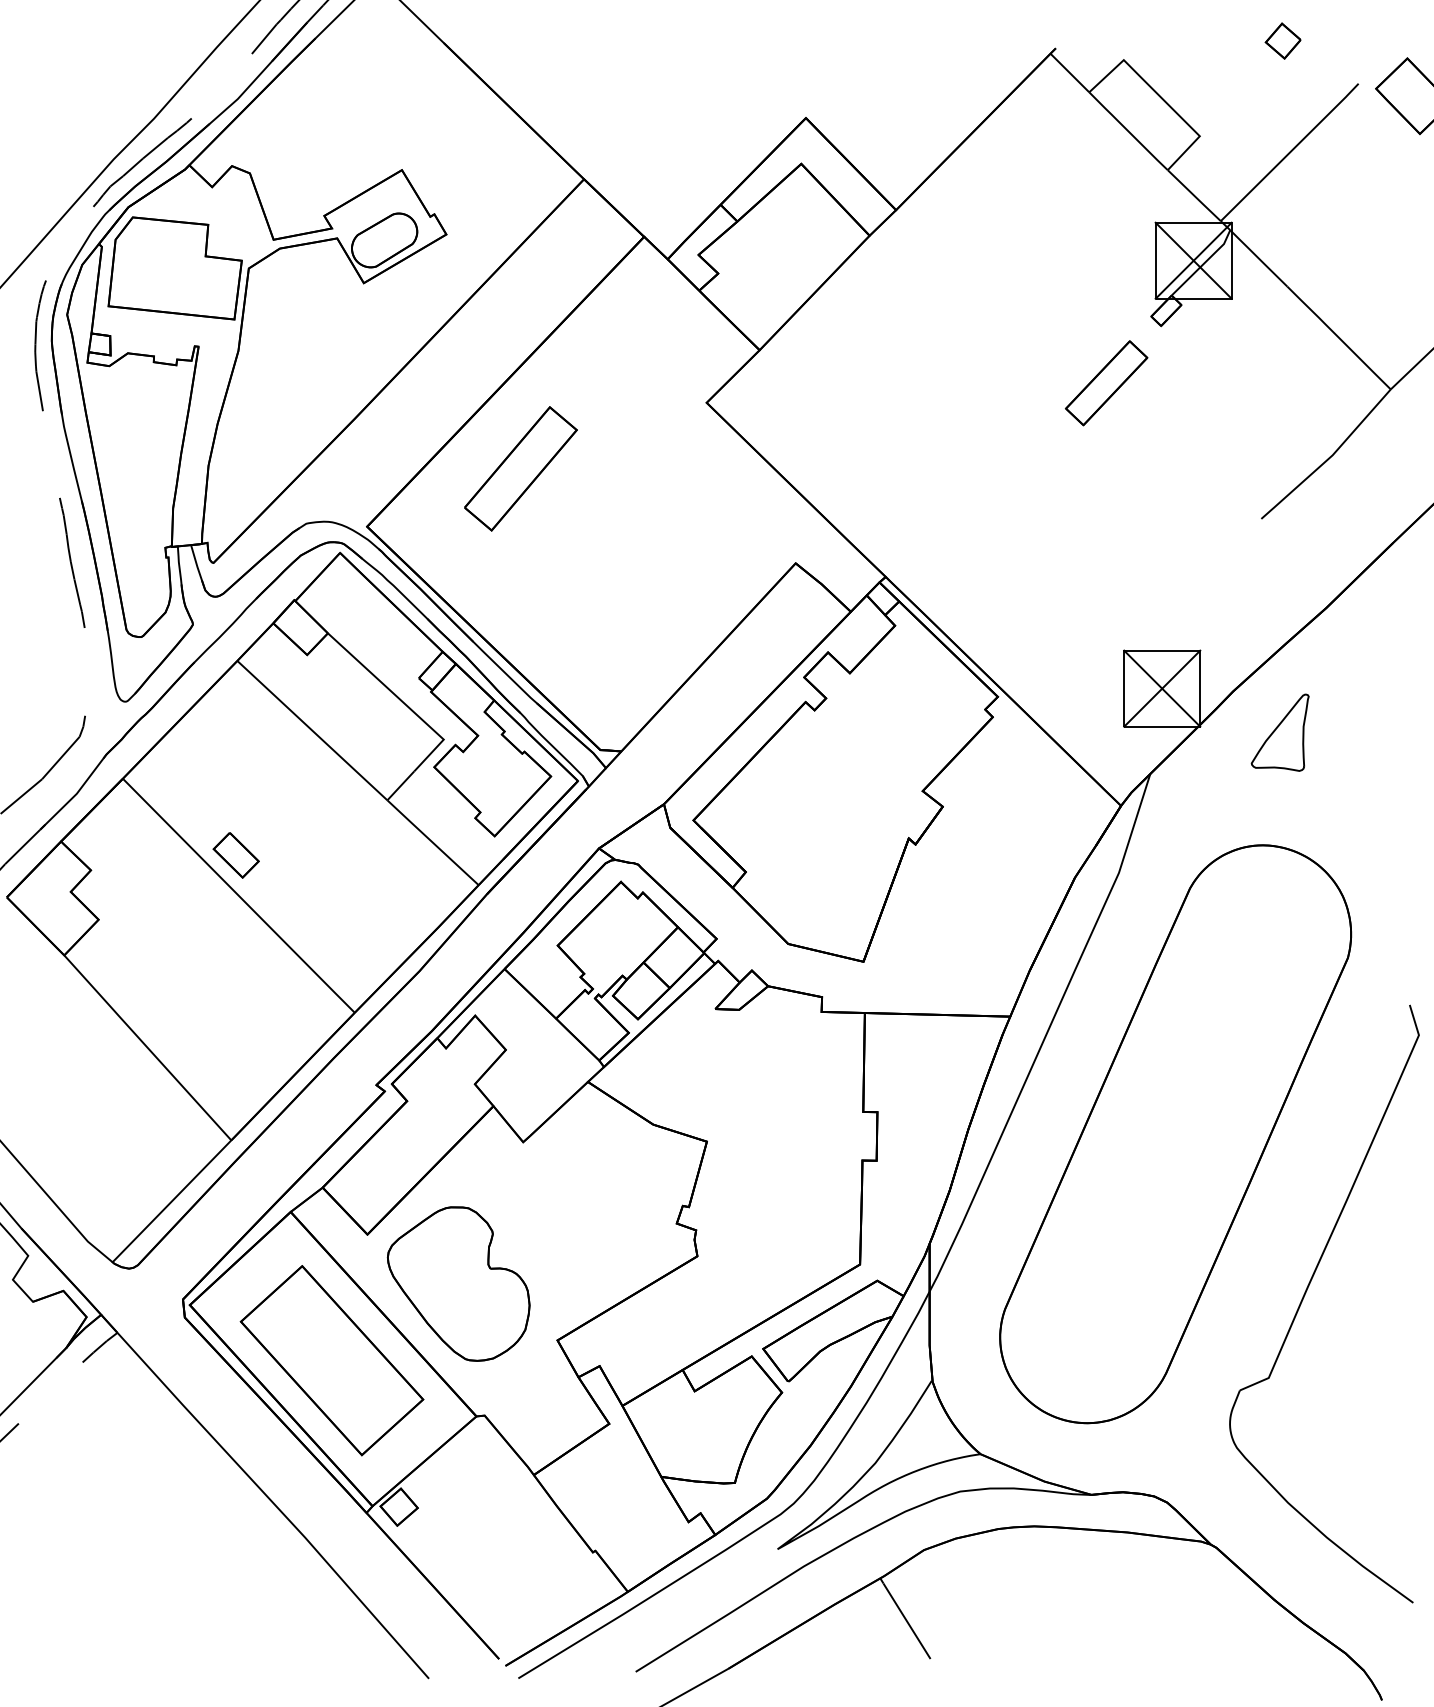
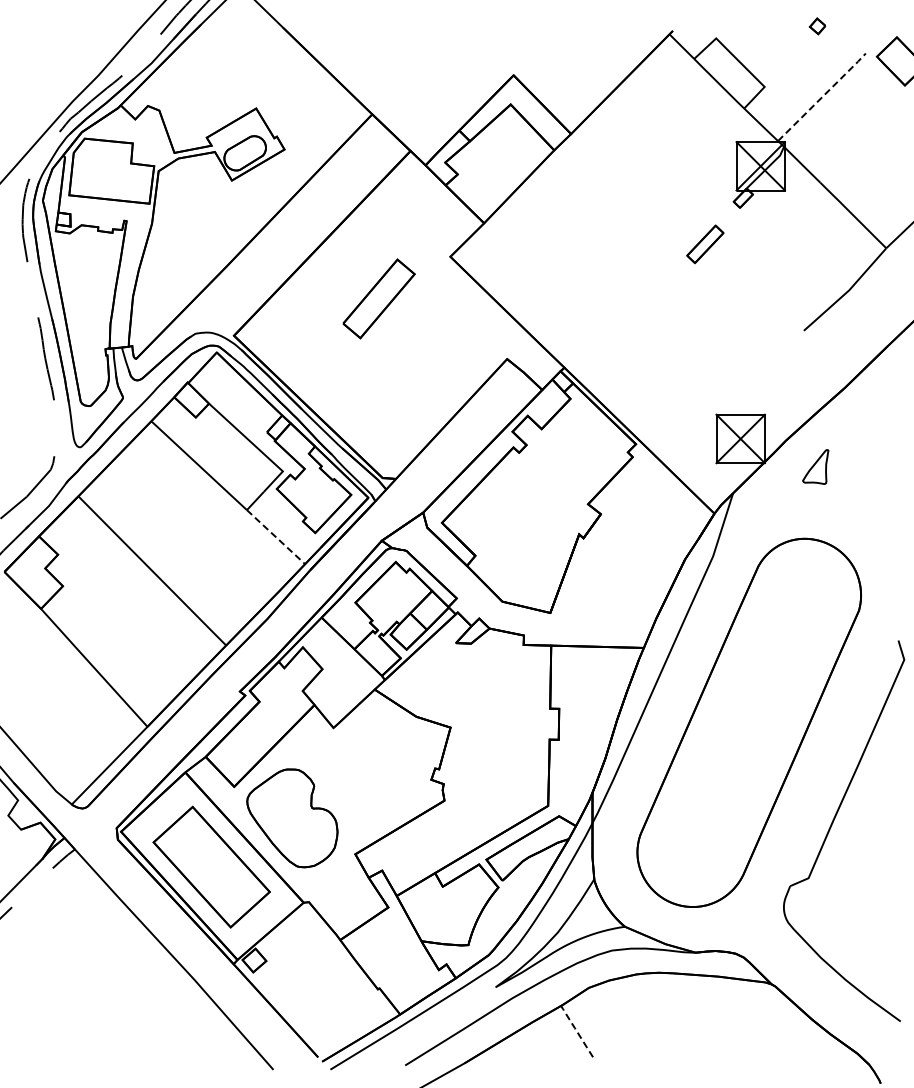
part: (1282, 41) -> (817, 26), size x0.7
line: (1292, 151) -> (823, 96), solid -> dashed
part: (1106, 383) -> (705, 244), size x0.7
part: (520, 468) -> (378, 298), moved
part: (1279, 731) -> (815, 466), size x0.7
line: (432, 841) -> (275, 536), solid -> dashed
part: (236, 855) -> (150, 545), removed
line: (904, 1618) -> (576, 1031), solid -> dashed

